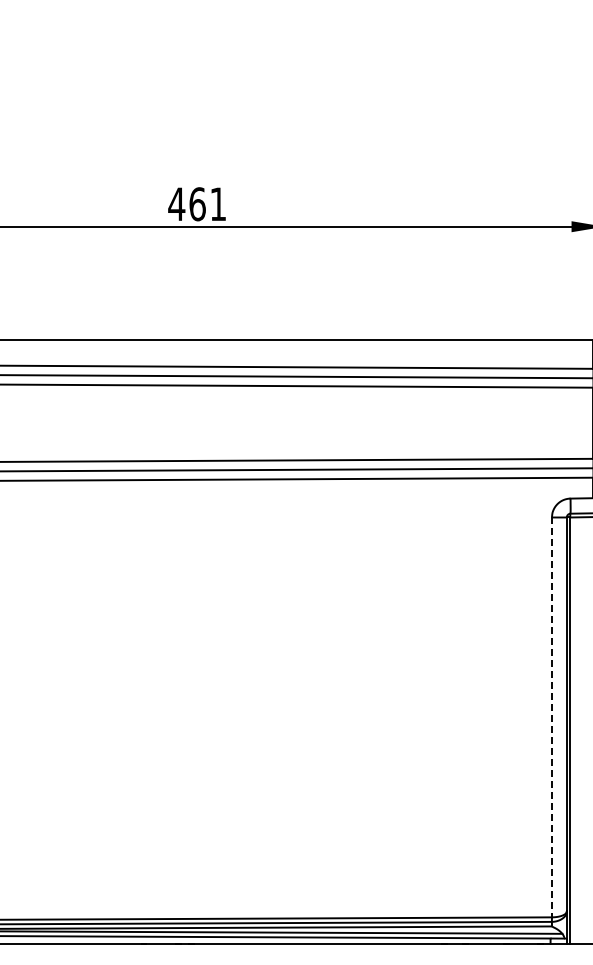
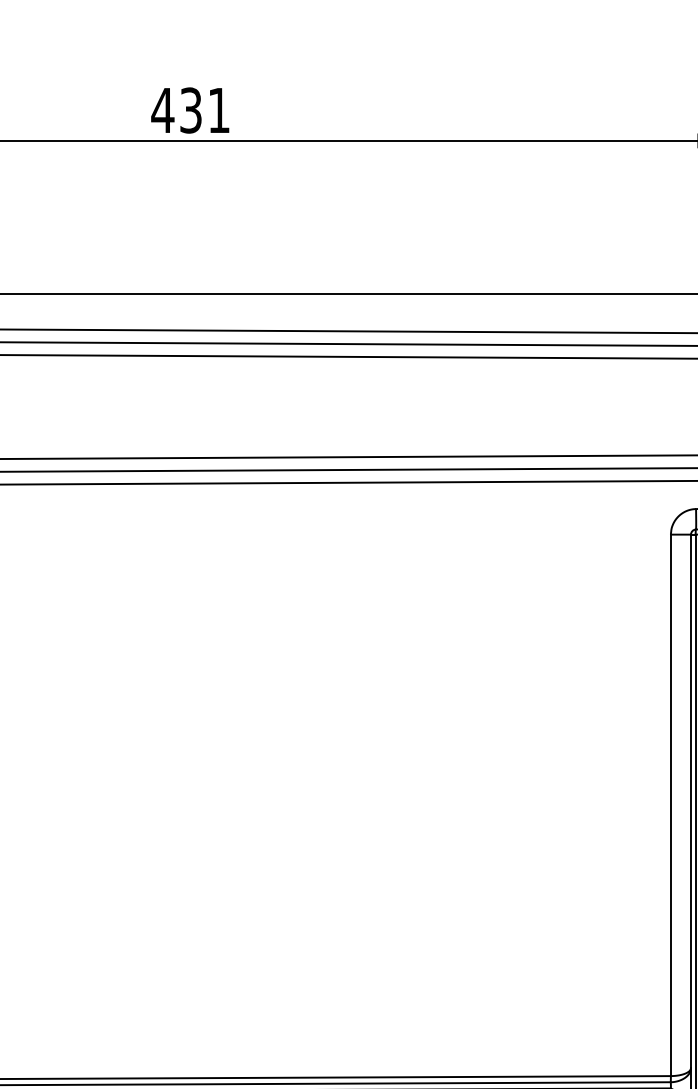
text: (197, 204) -> (190, 110), 461 -> 431
line: (551, 717) -> (670, 805), dashed -> solid

